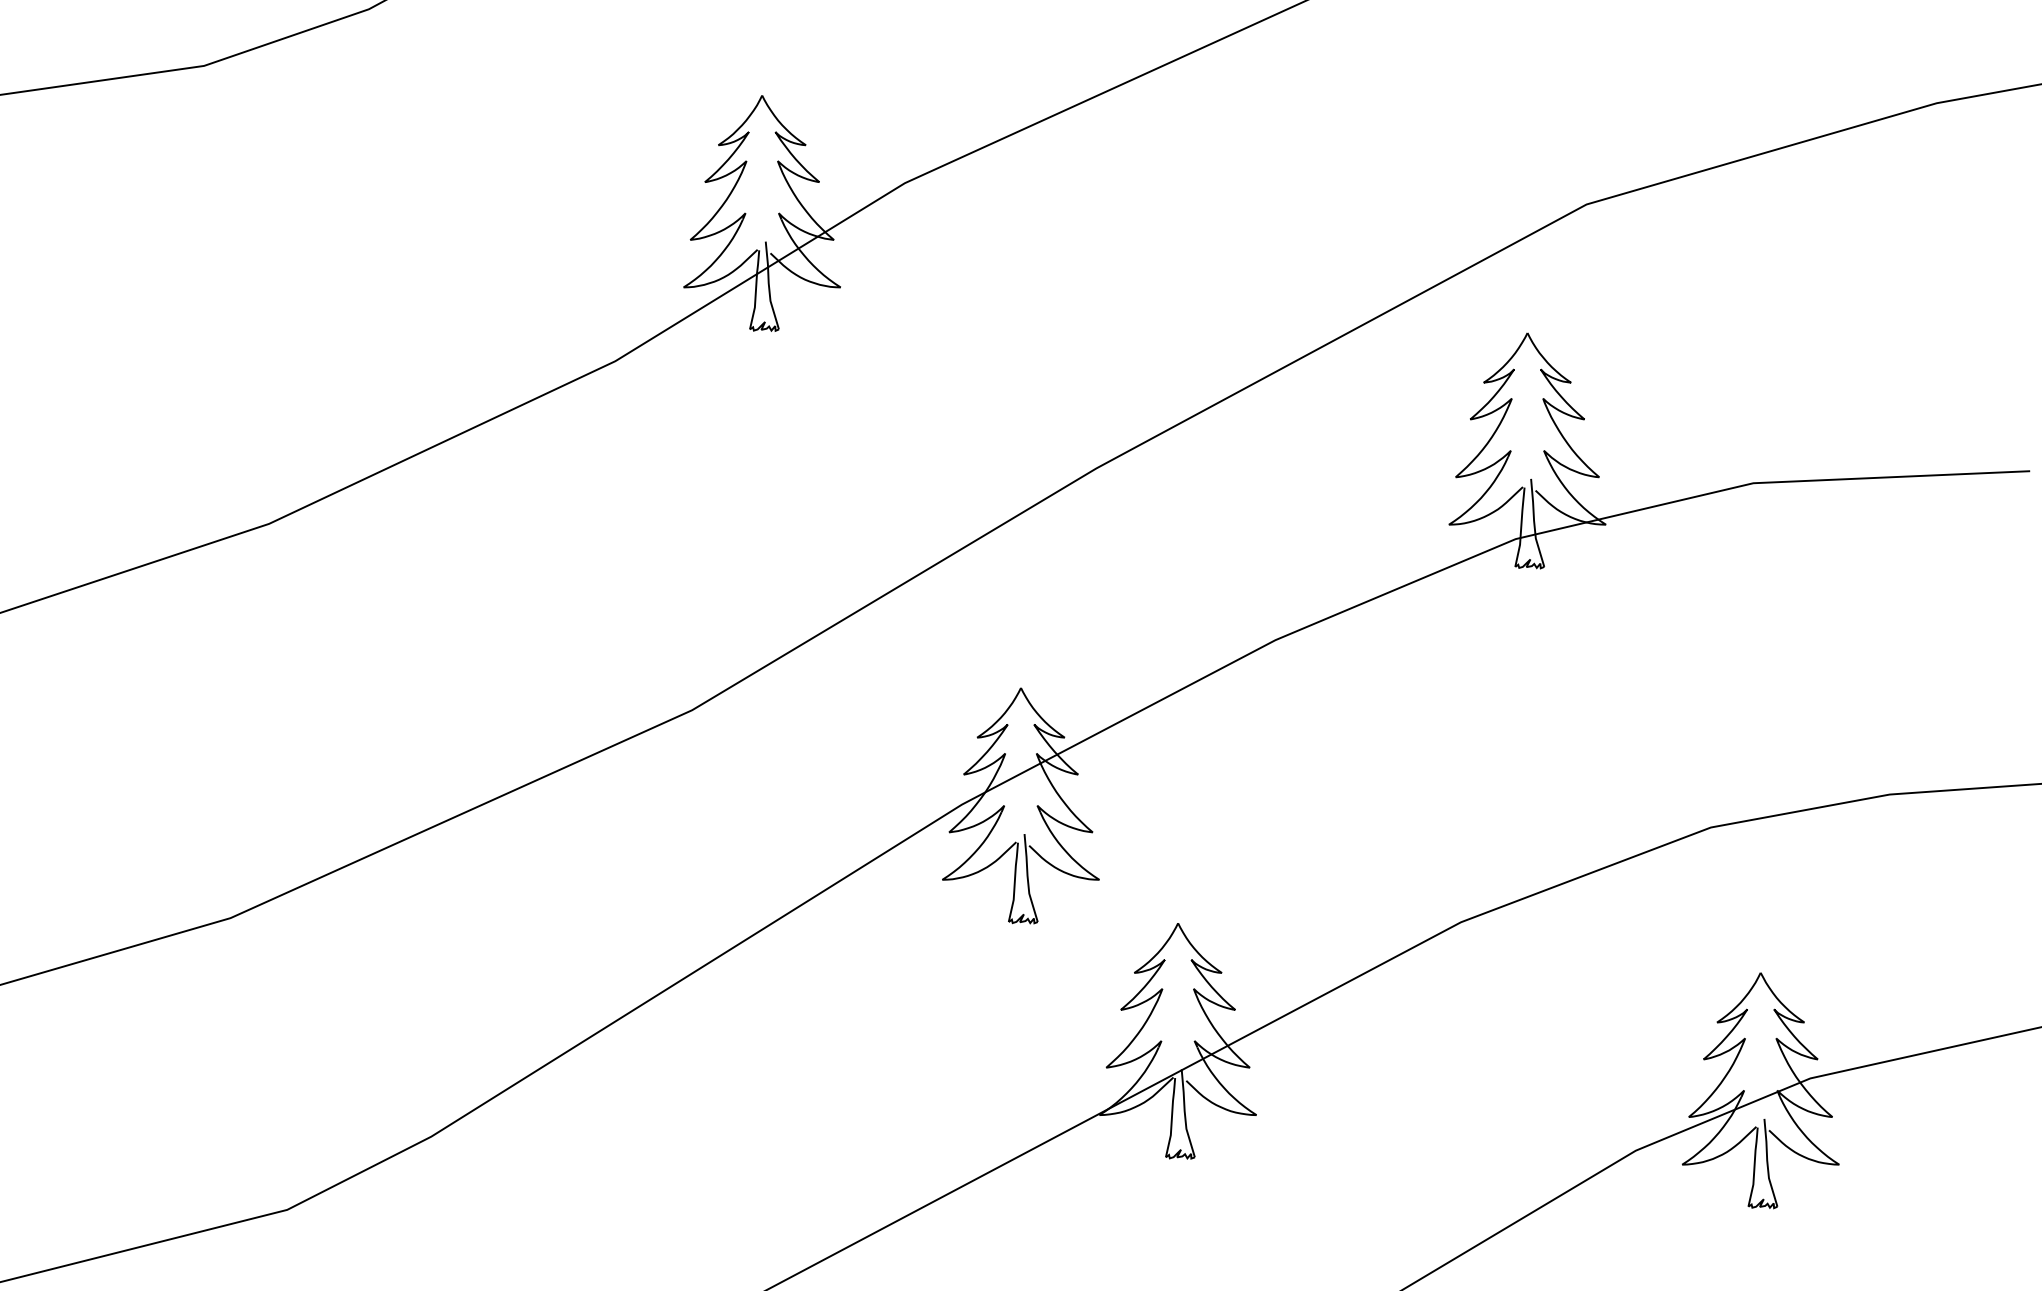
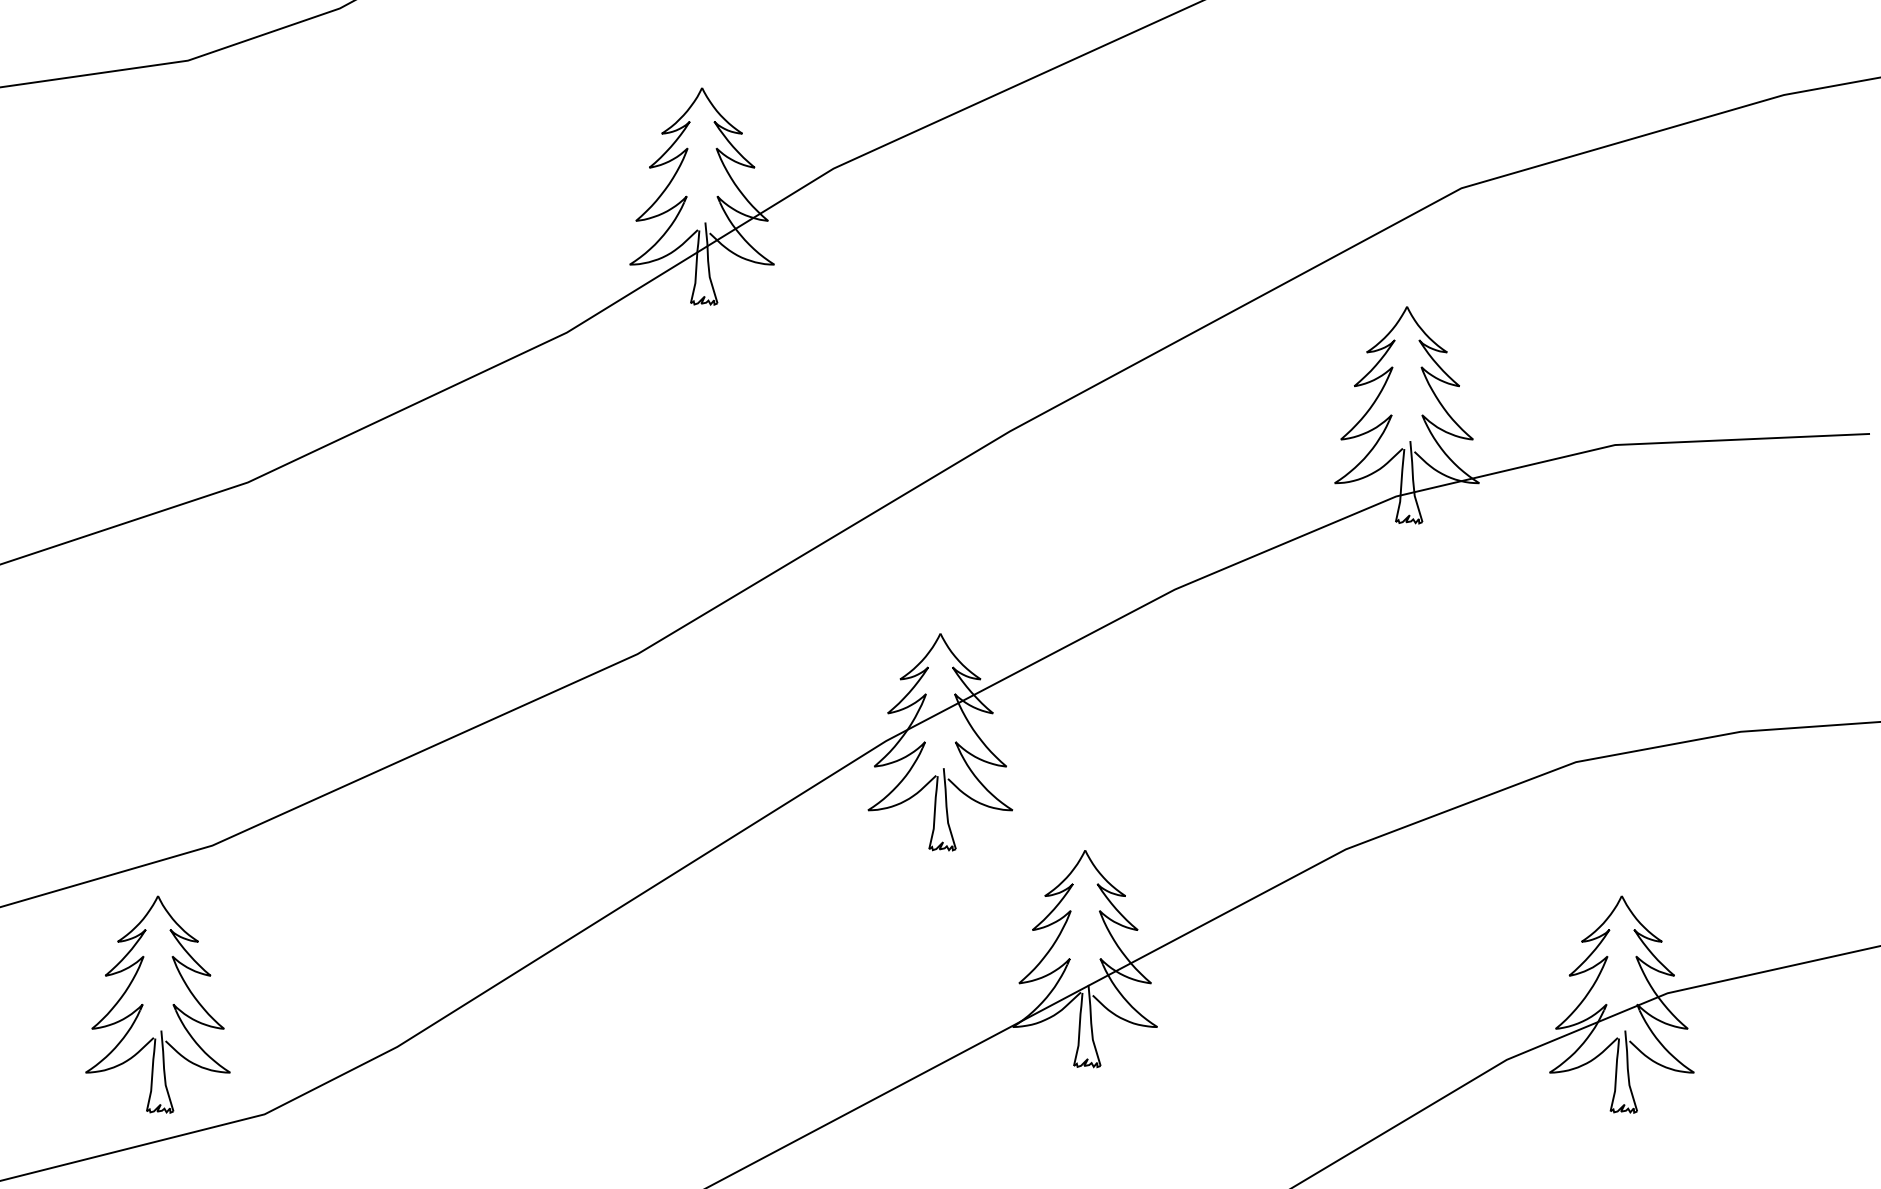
part: (155, 1090) -> (143, 1004), added

